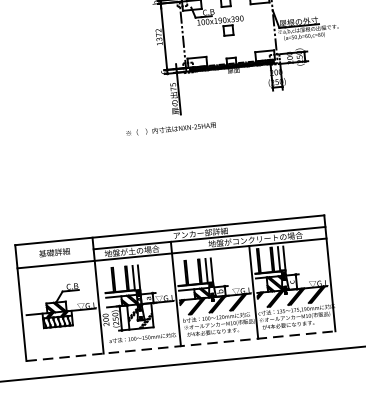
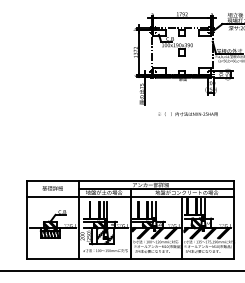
text: (170, 129) -> (187, 114), moved
line: (182, 345) -> (131, 258), dashed -> solid

